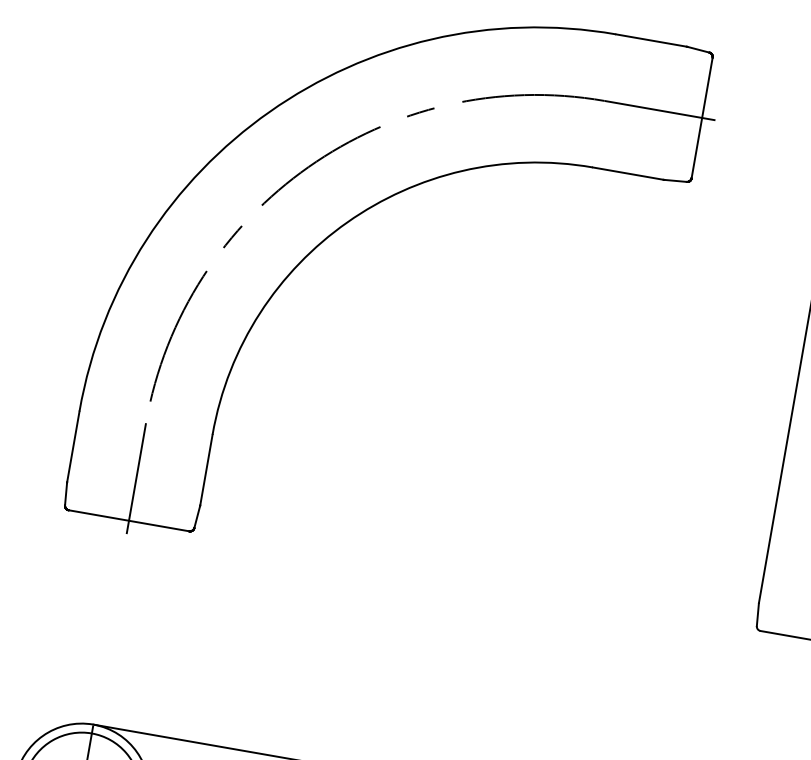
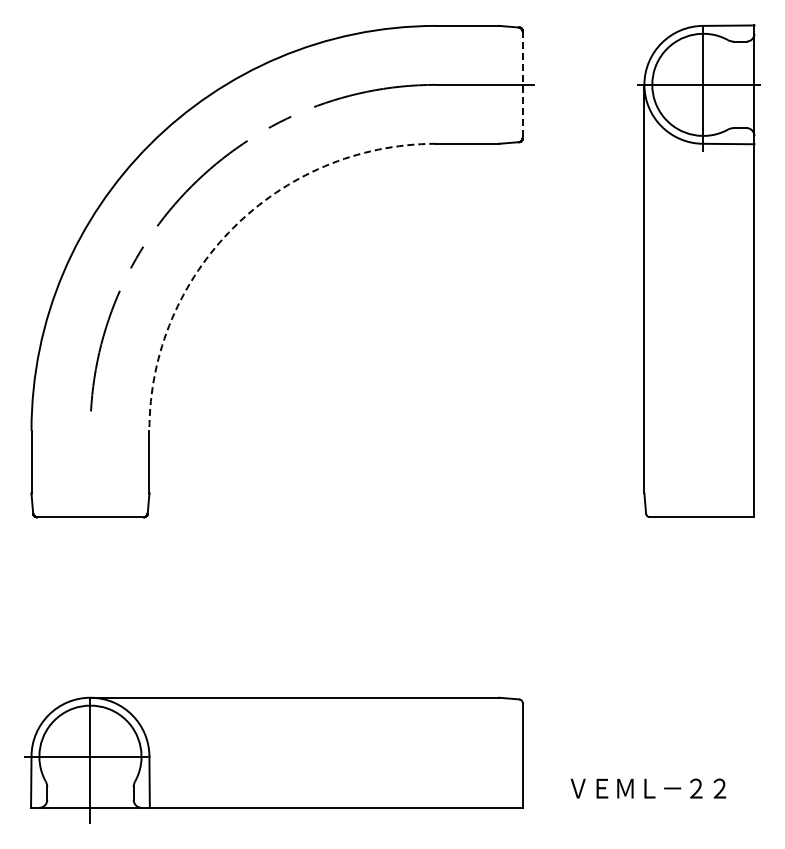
line: (701, 117) -> (522, 84), solid -> dashed
arc: (347, 221) -> (233, 227), solid -> dashed
line: (136, 478) -> (90, 479), removed

